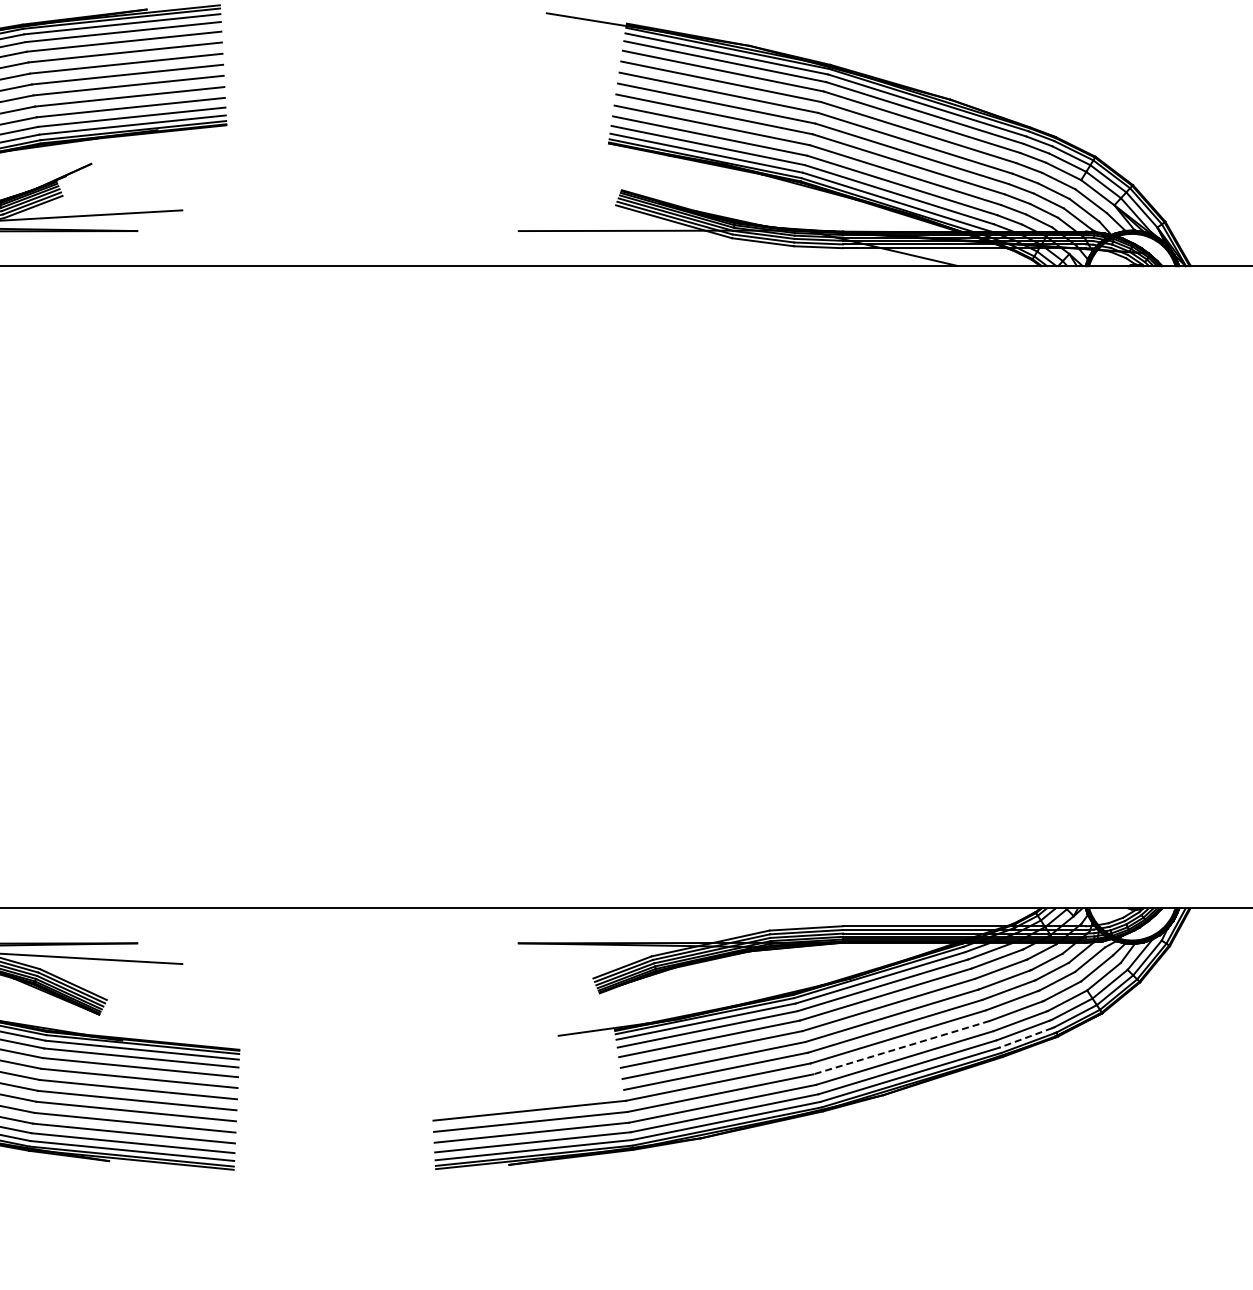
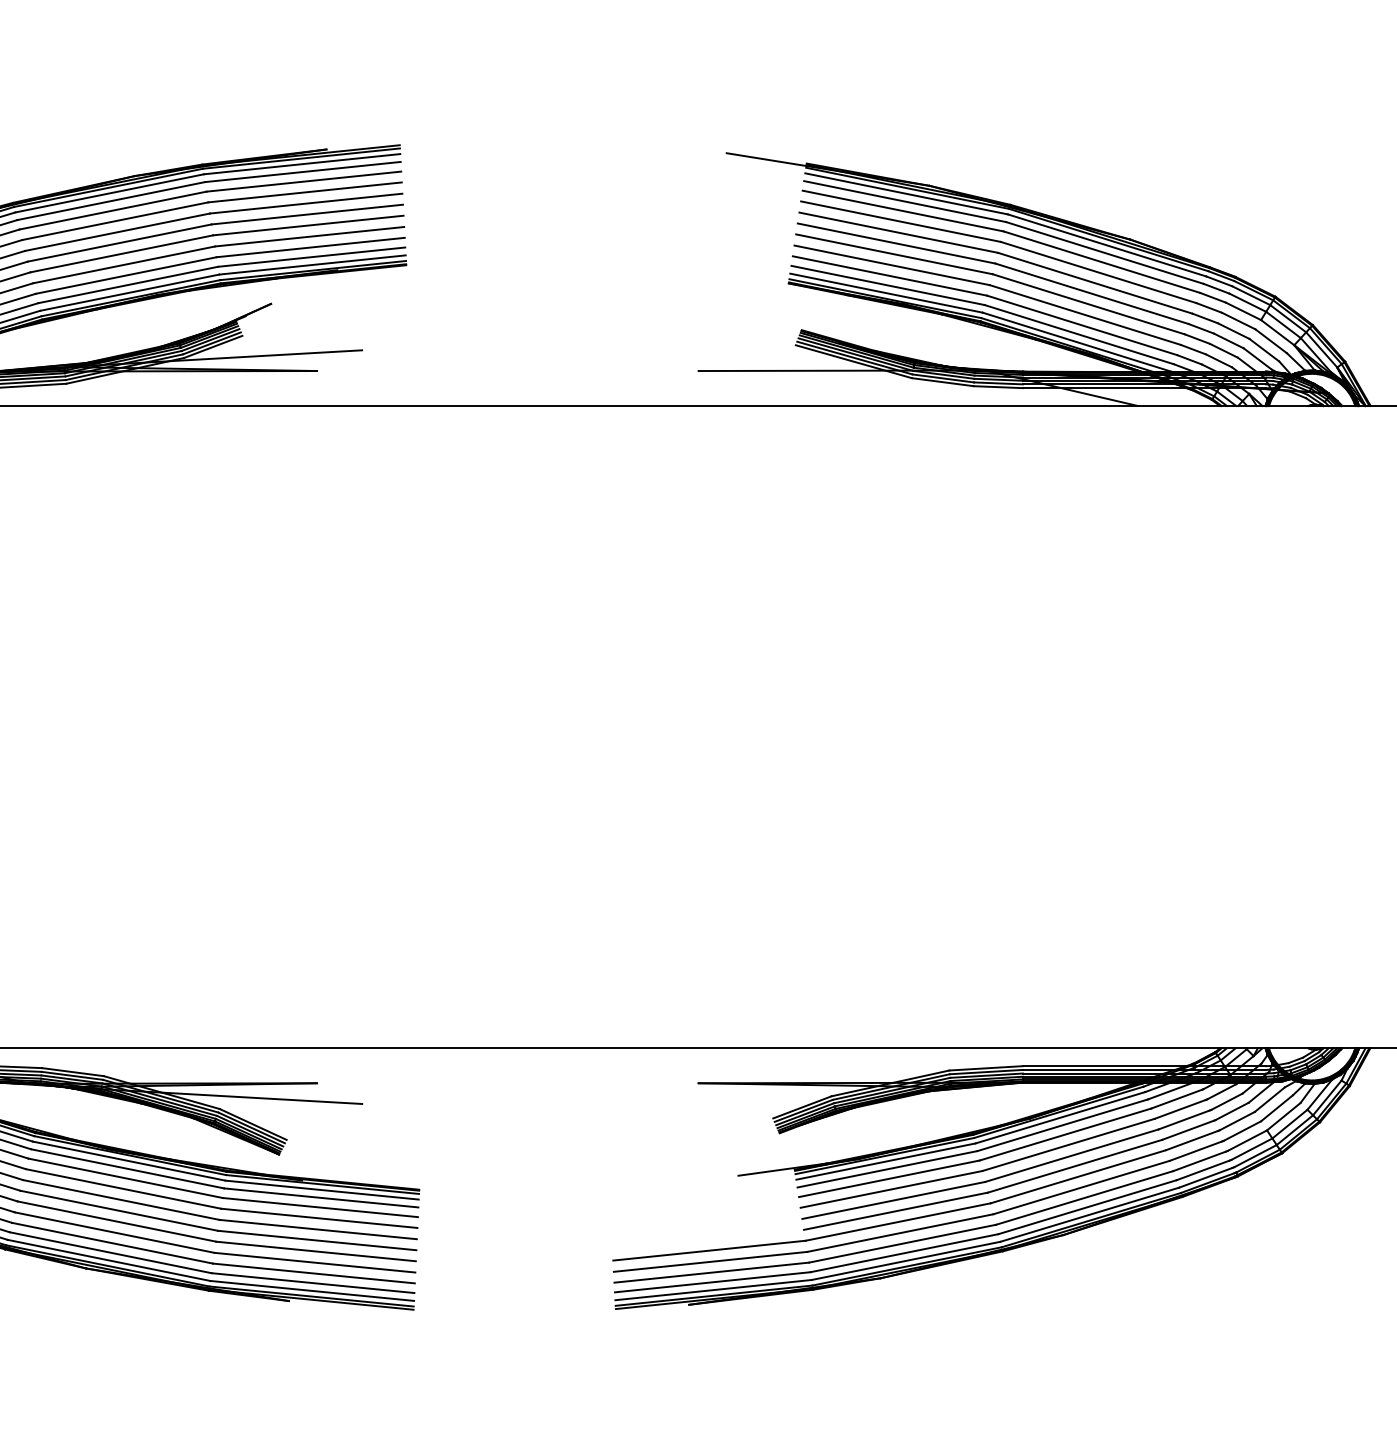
line: (1025, 1038) -> (1205, 1178), dashed -> solid
line: (901, 1047) -> (1081, 1187), dashed -> solid

